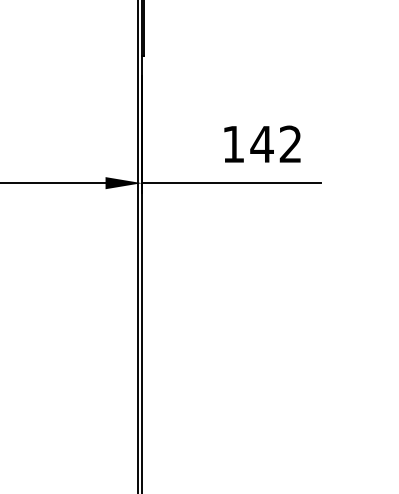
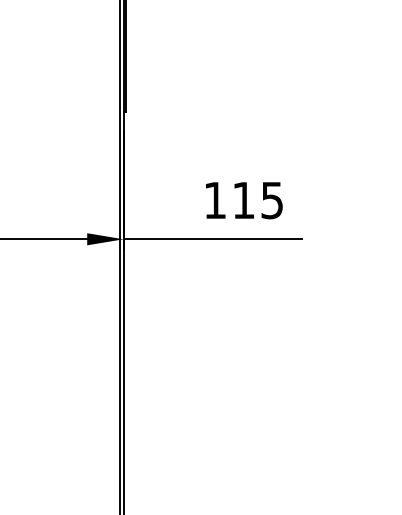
text: (274, 144) -> (256, 200), 142 -> 115

